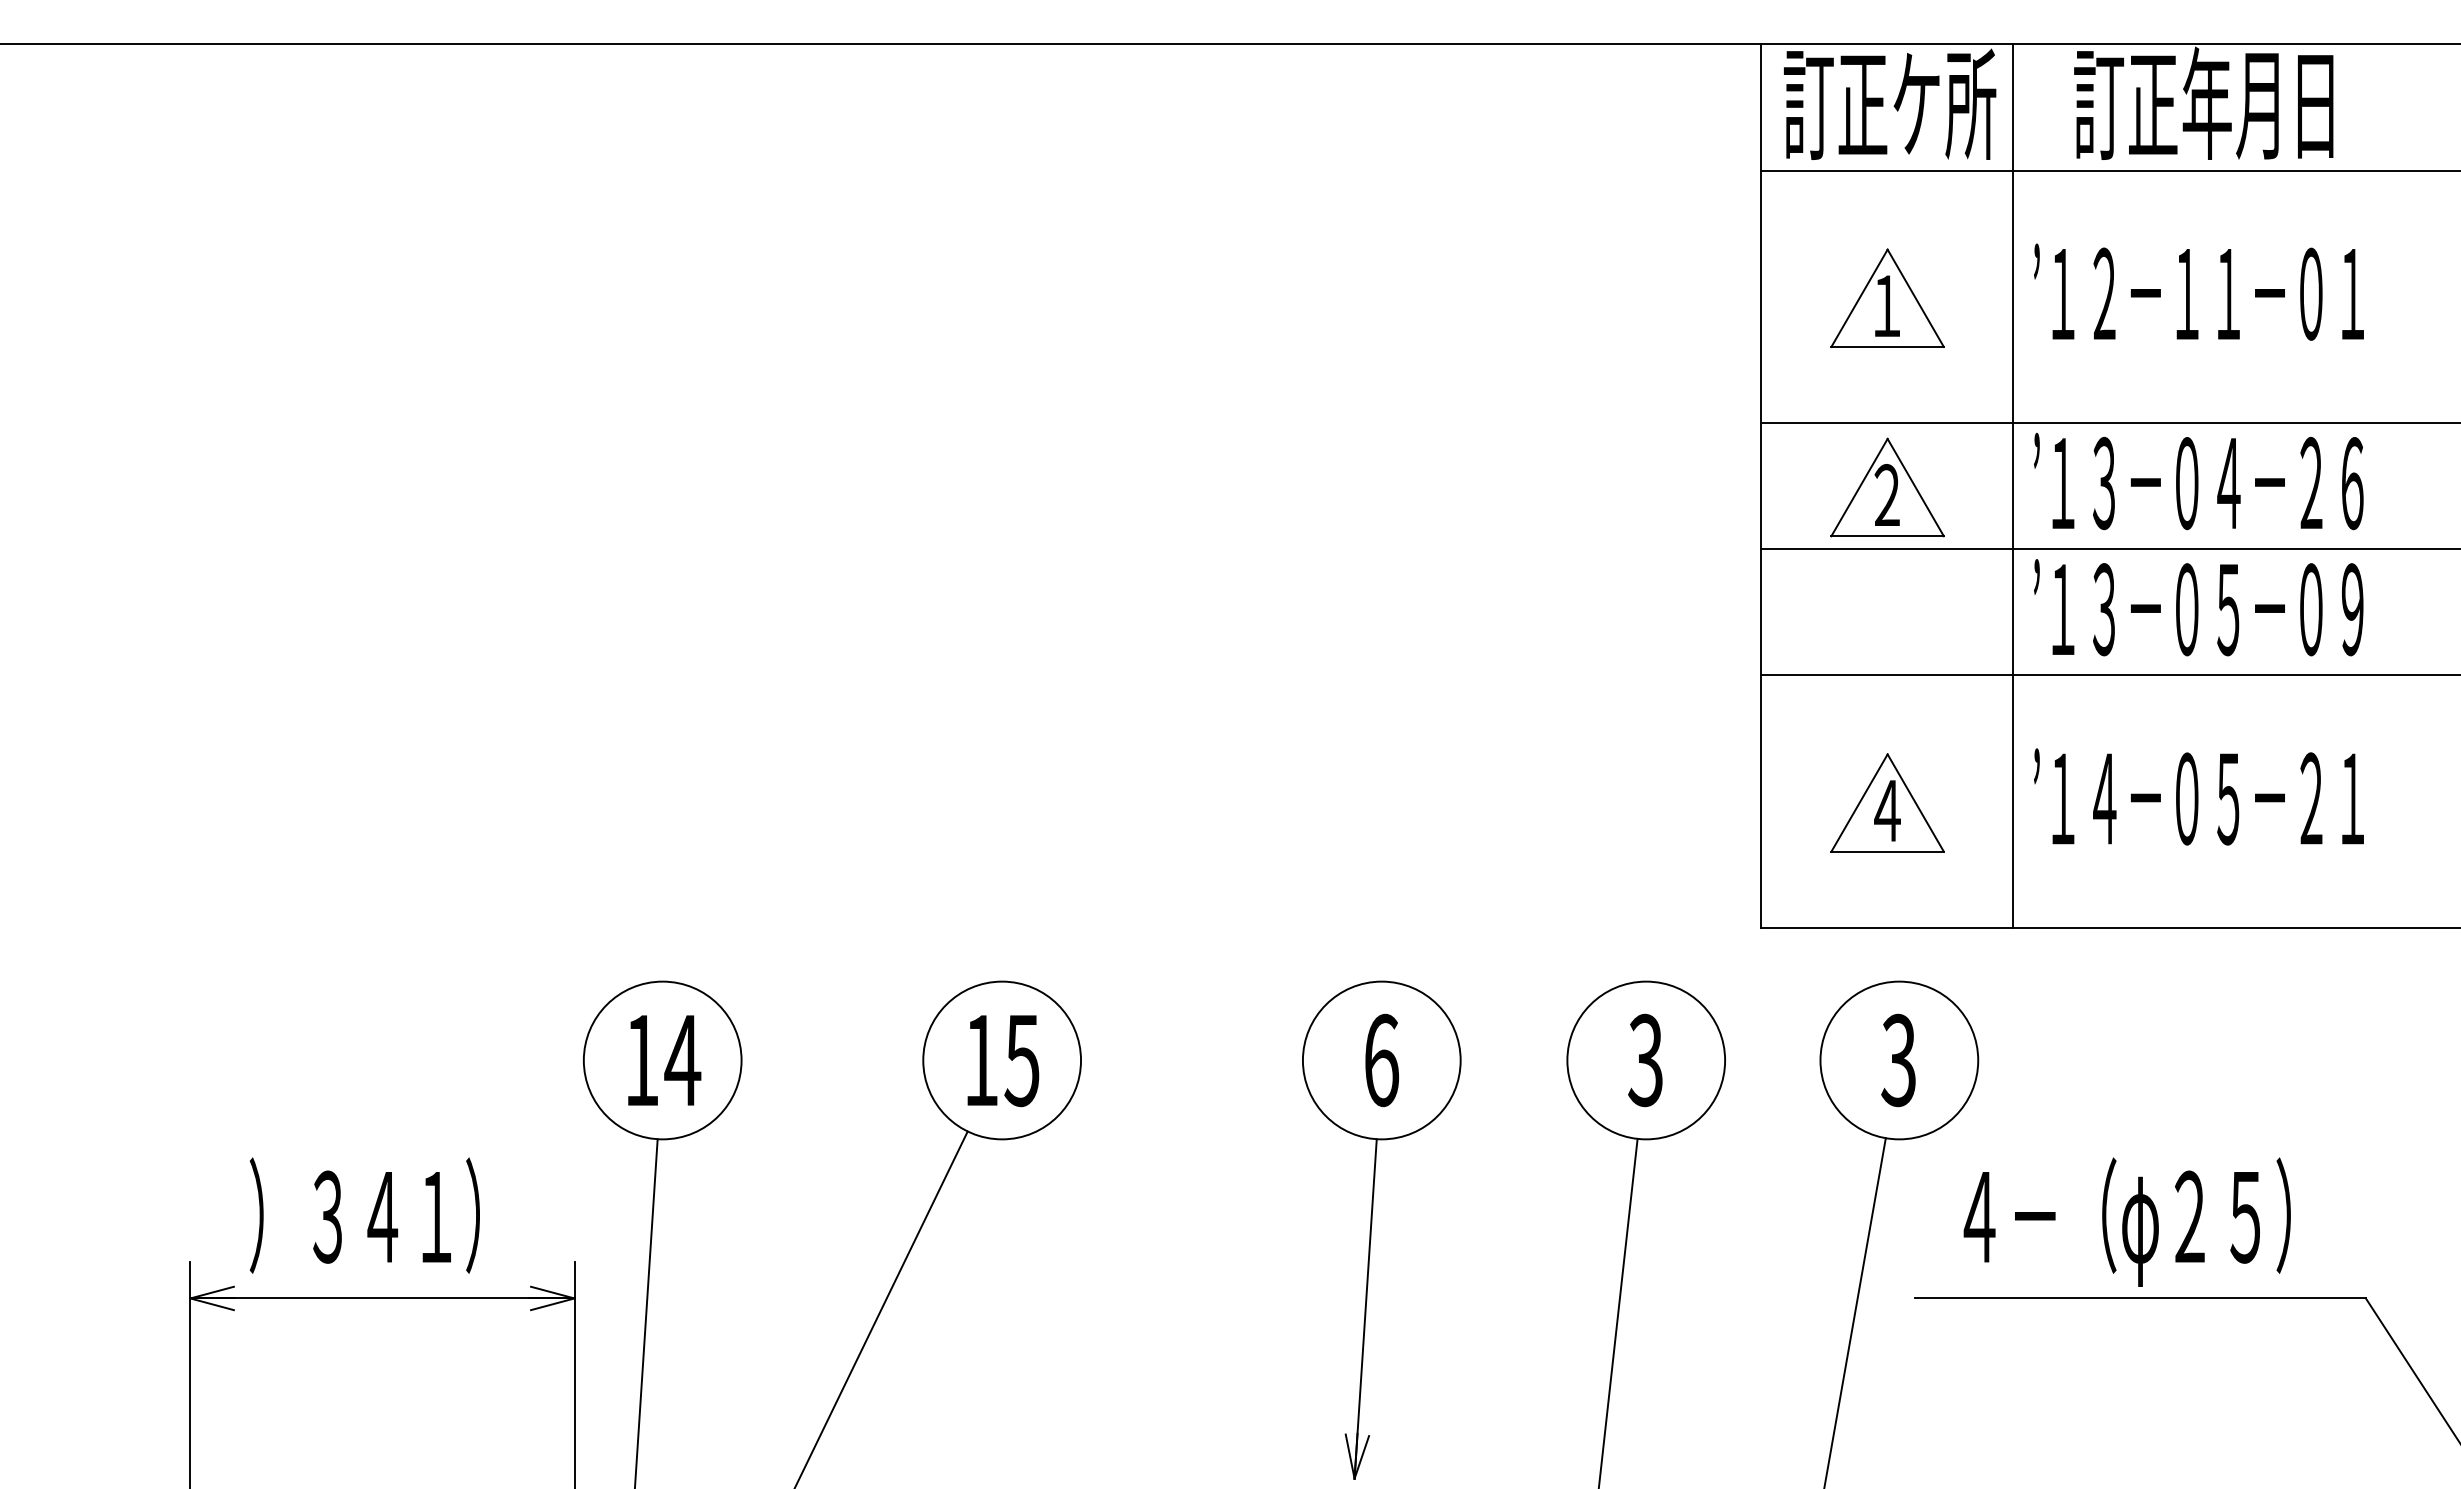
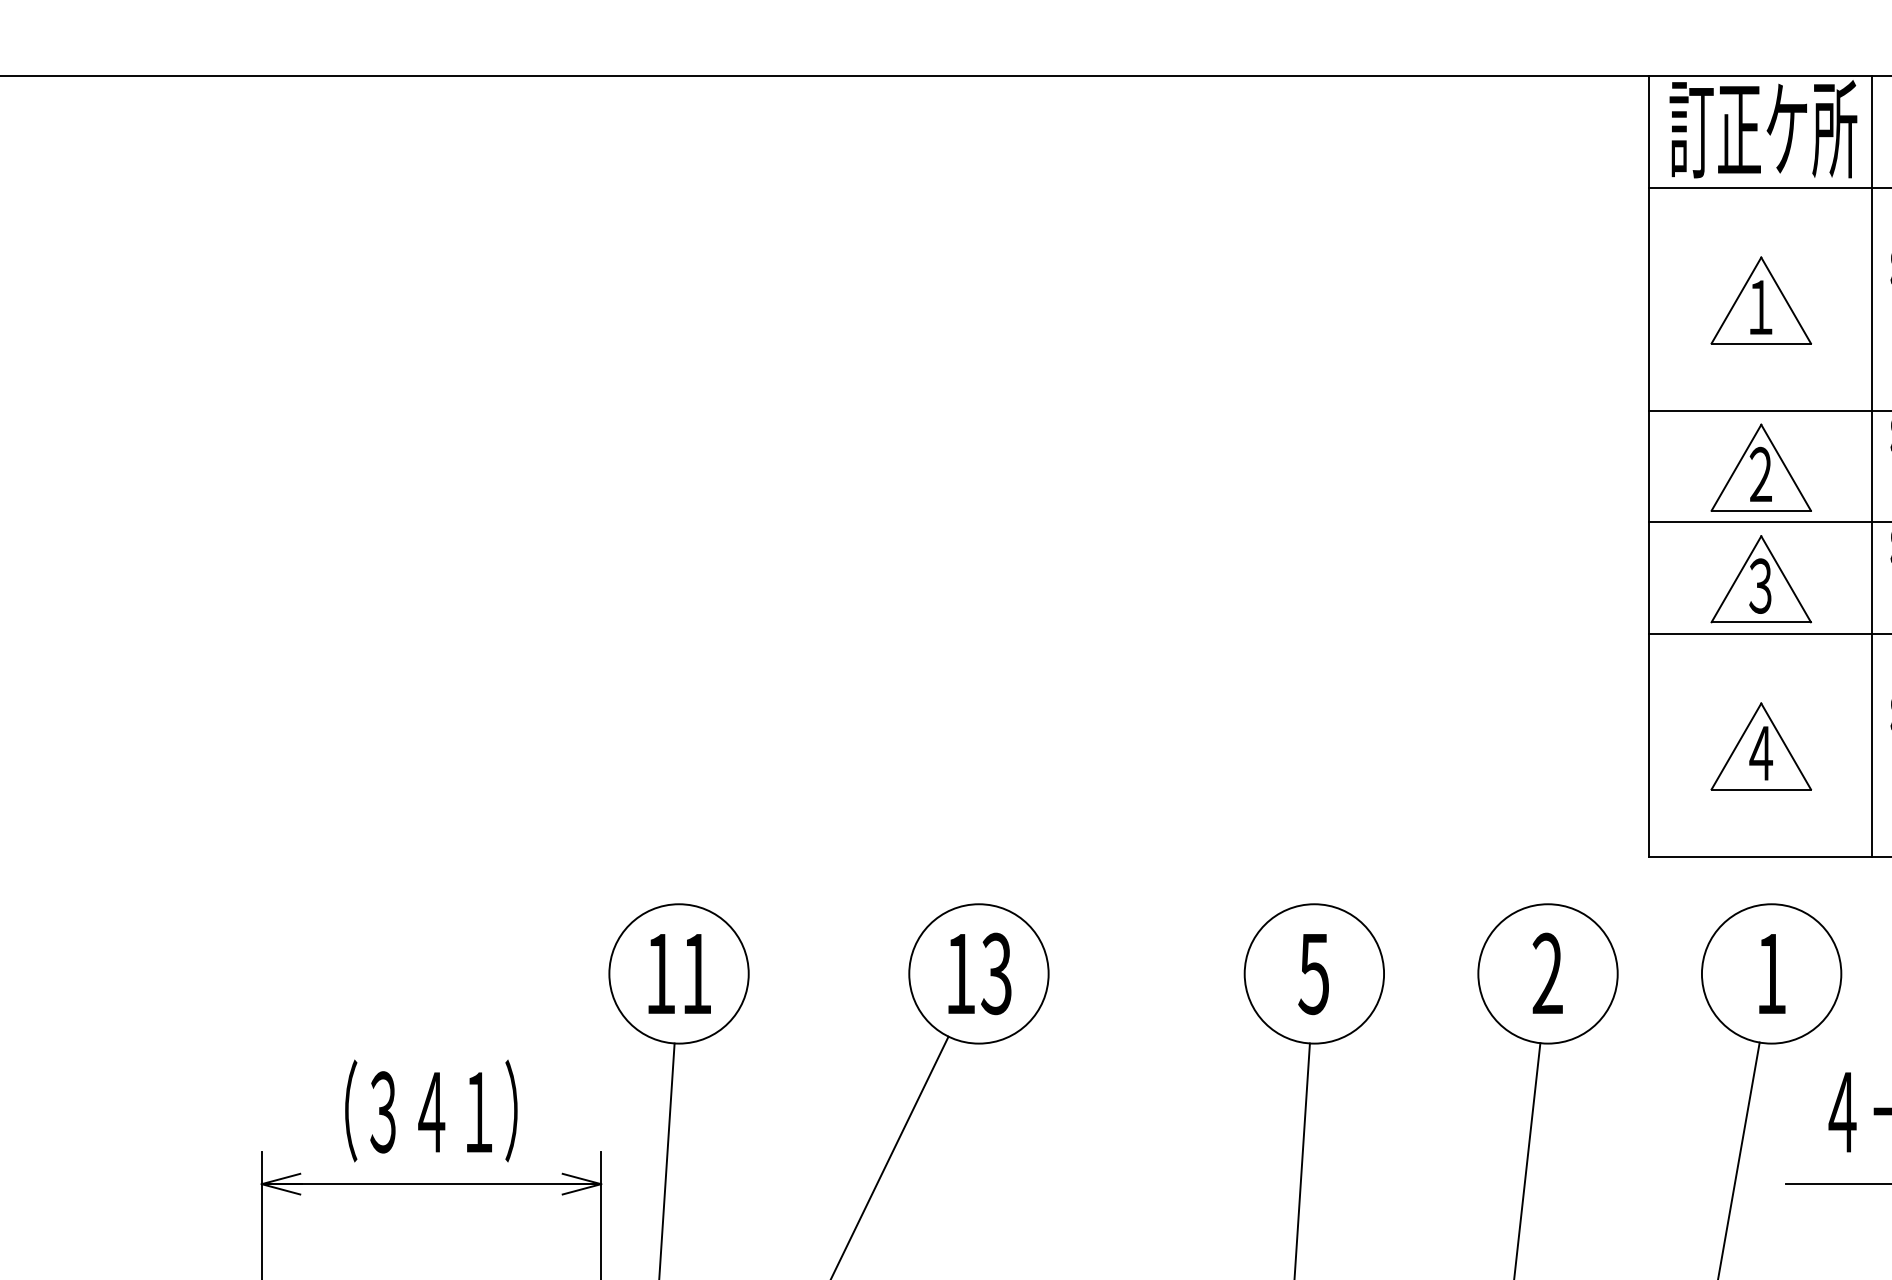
part: (1887, 613) -> (1761, 579), added
text: (1021, 1059) -> (996, 973), 15 -> 13
text: (682, 1060) -> (696, 973), 14 -> 11
text: (1381, 1060) -> (1314, 973), 6 -> 5
text: (1645, 1060) -> (1547, 973), 3 -> 2
text: (1898, 1060) -> (1770, 973), 3 -> 1
text: (273, 1215) -> (335, 1110), ） -> （

